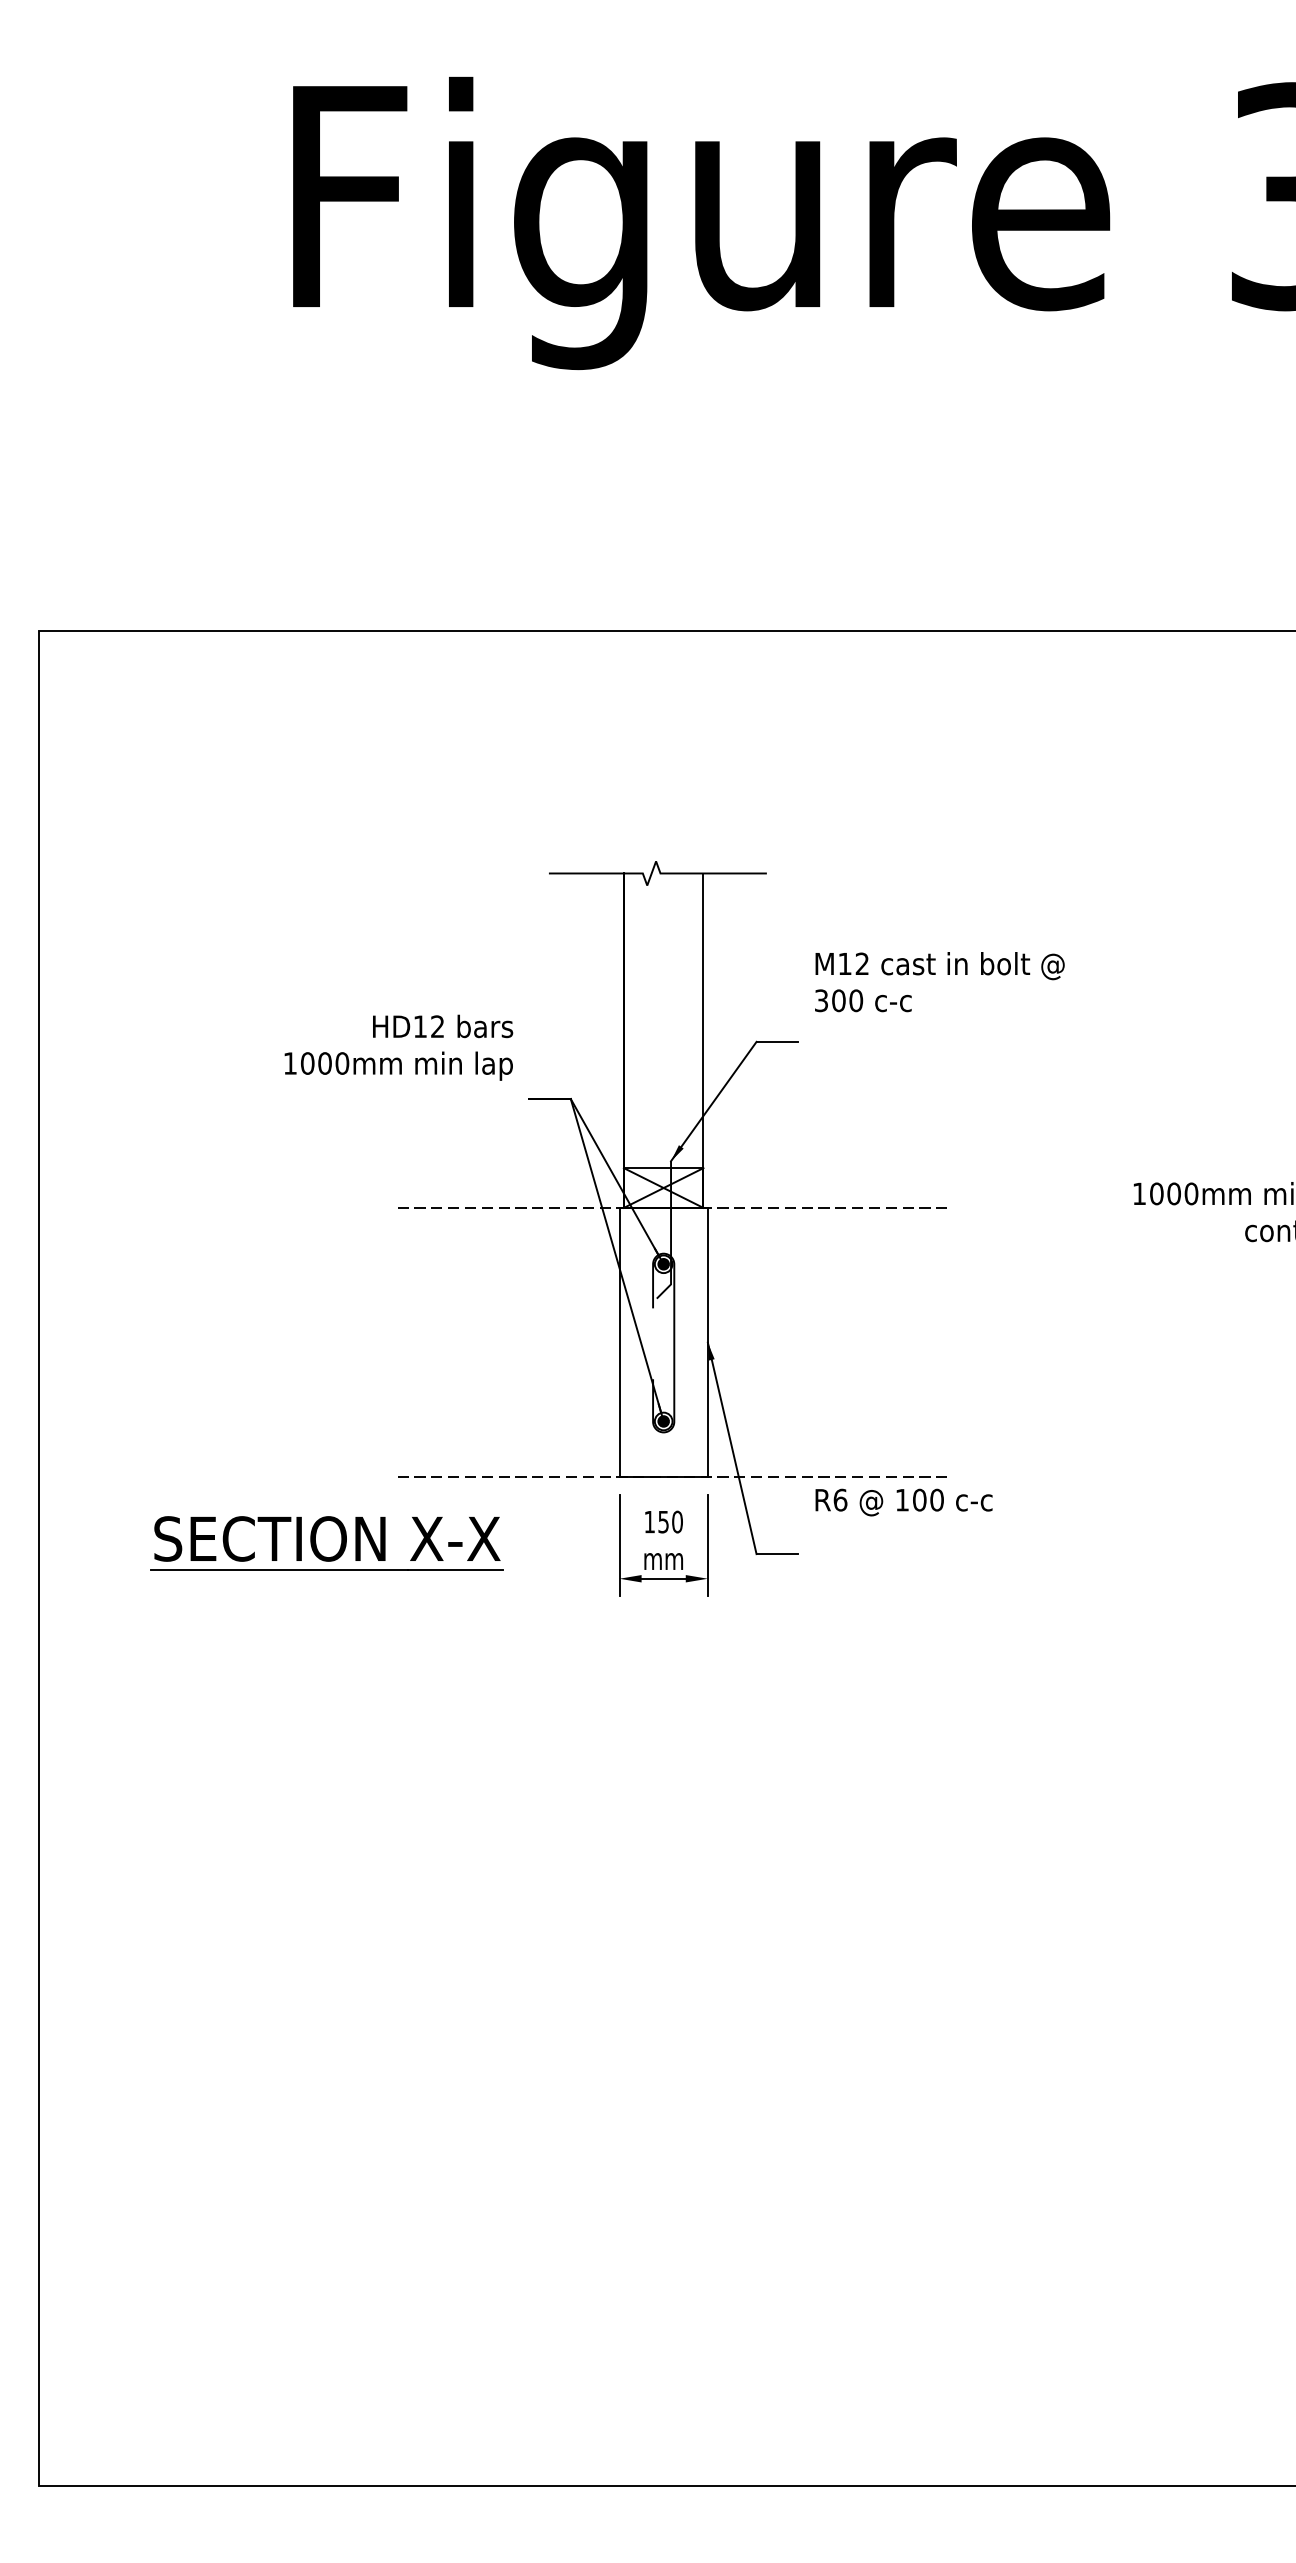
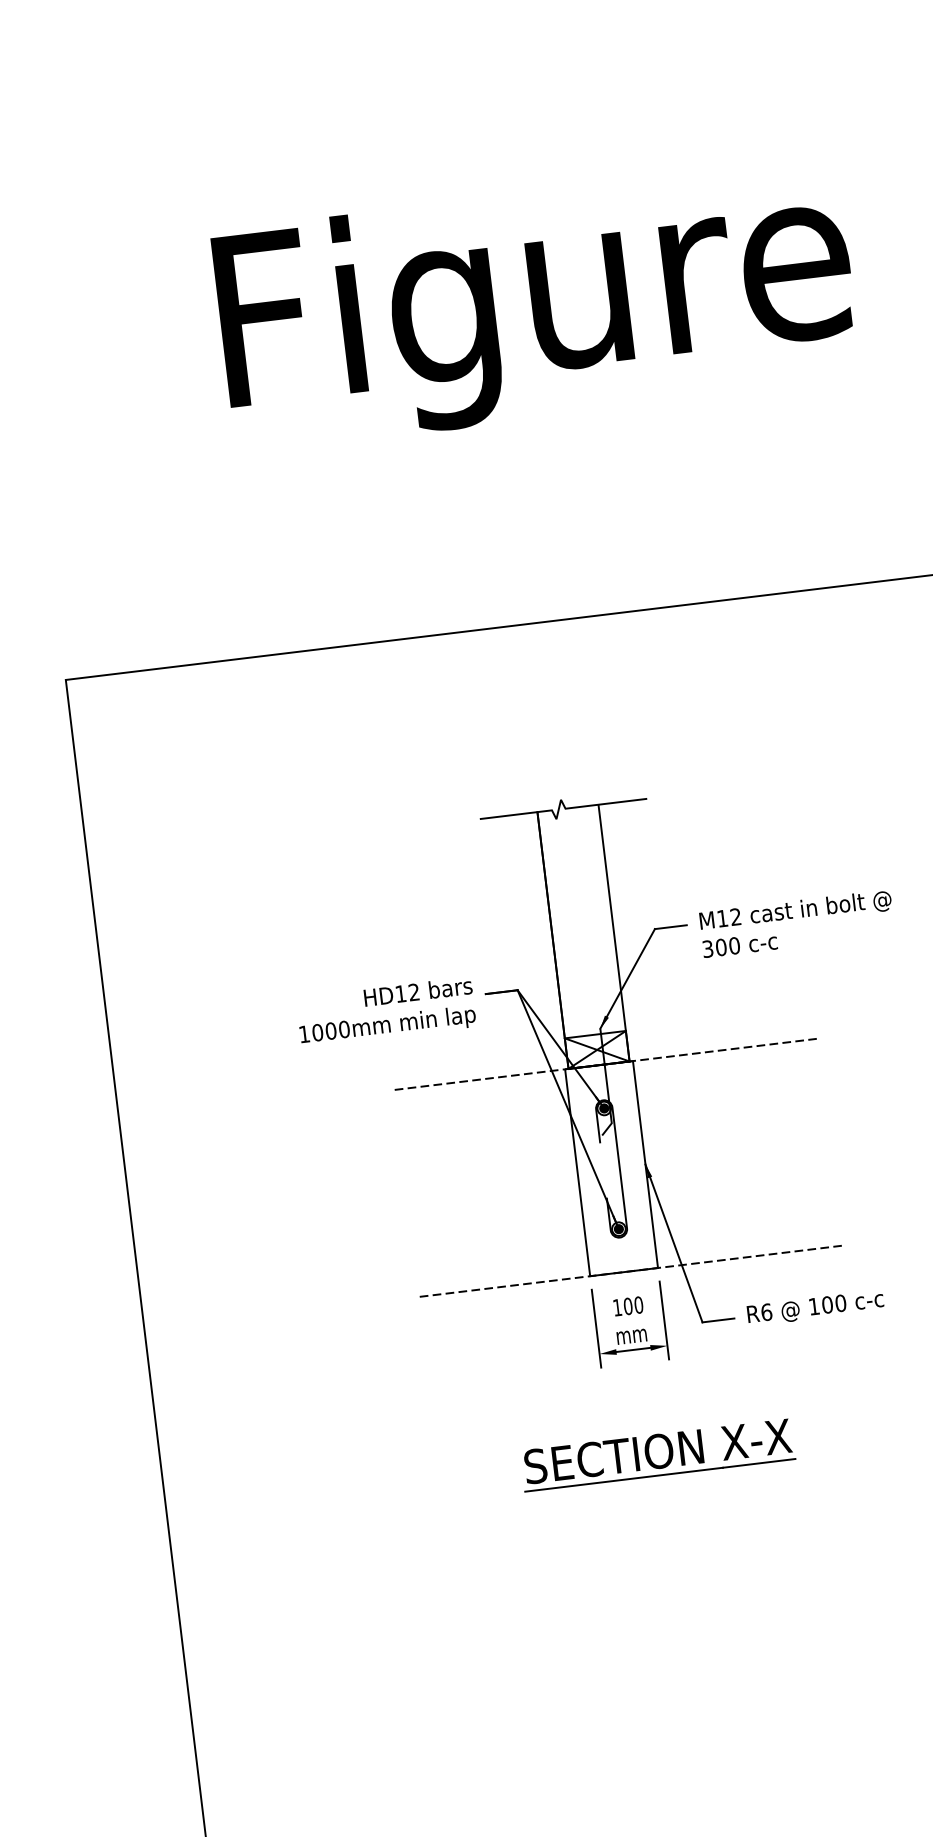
text: (939, 982) -> (796, 924), moved
text: (398, 1047) -> (386, 1011), moved
text: (903, 1502) -> (815, 1308), moved
text: (663, 1521) -> (628, 1305), 150 -> 100
part: (326, 1543) -> (657, 1455), moved

